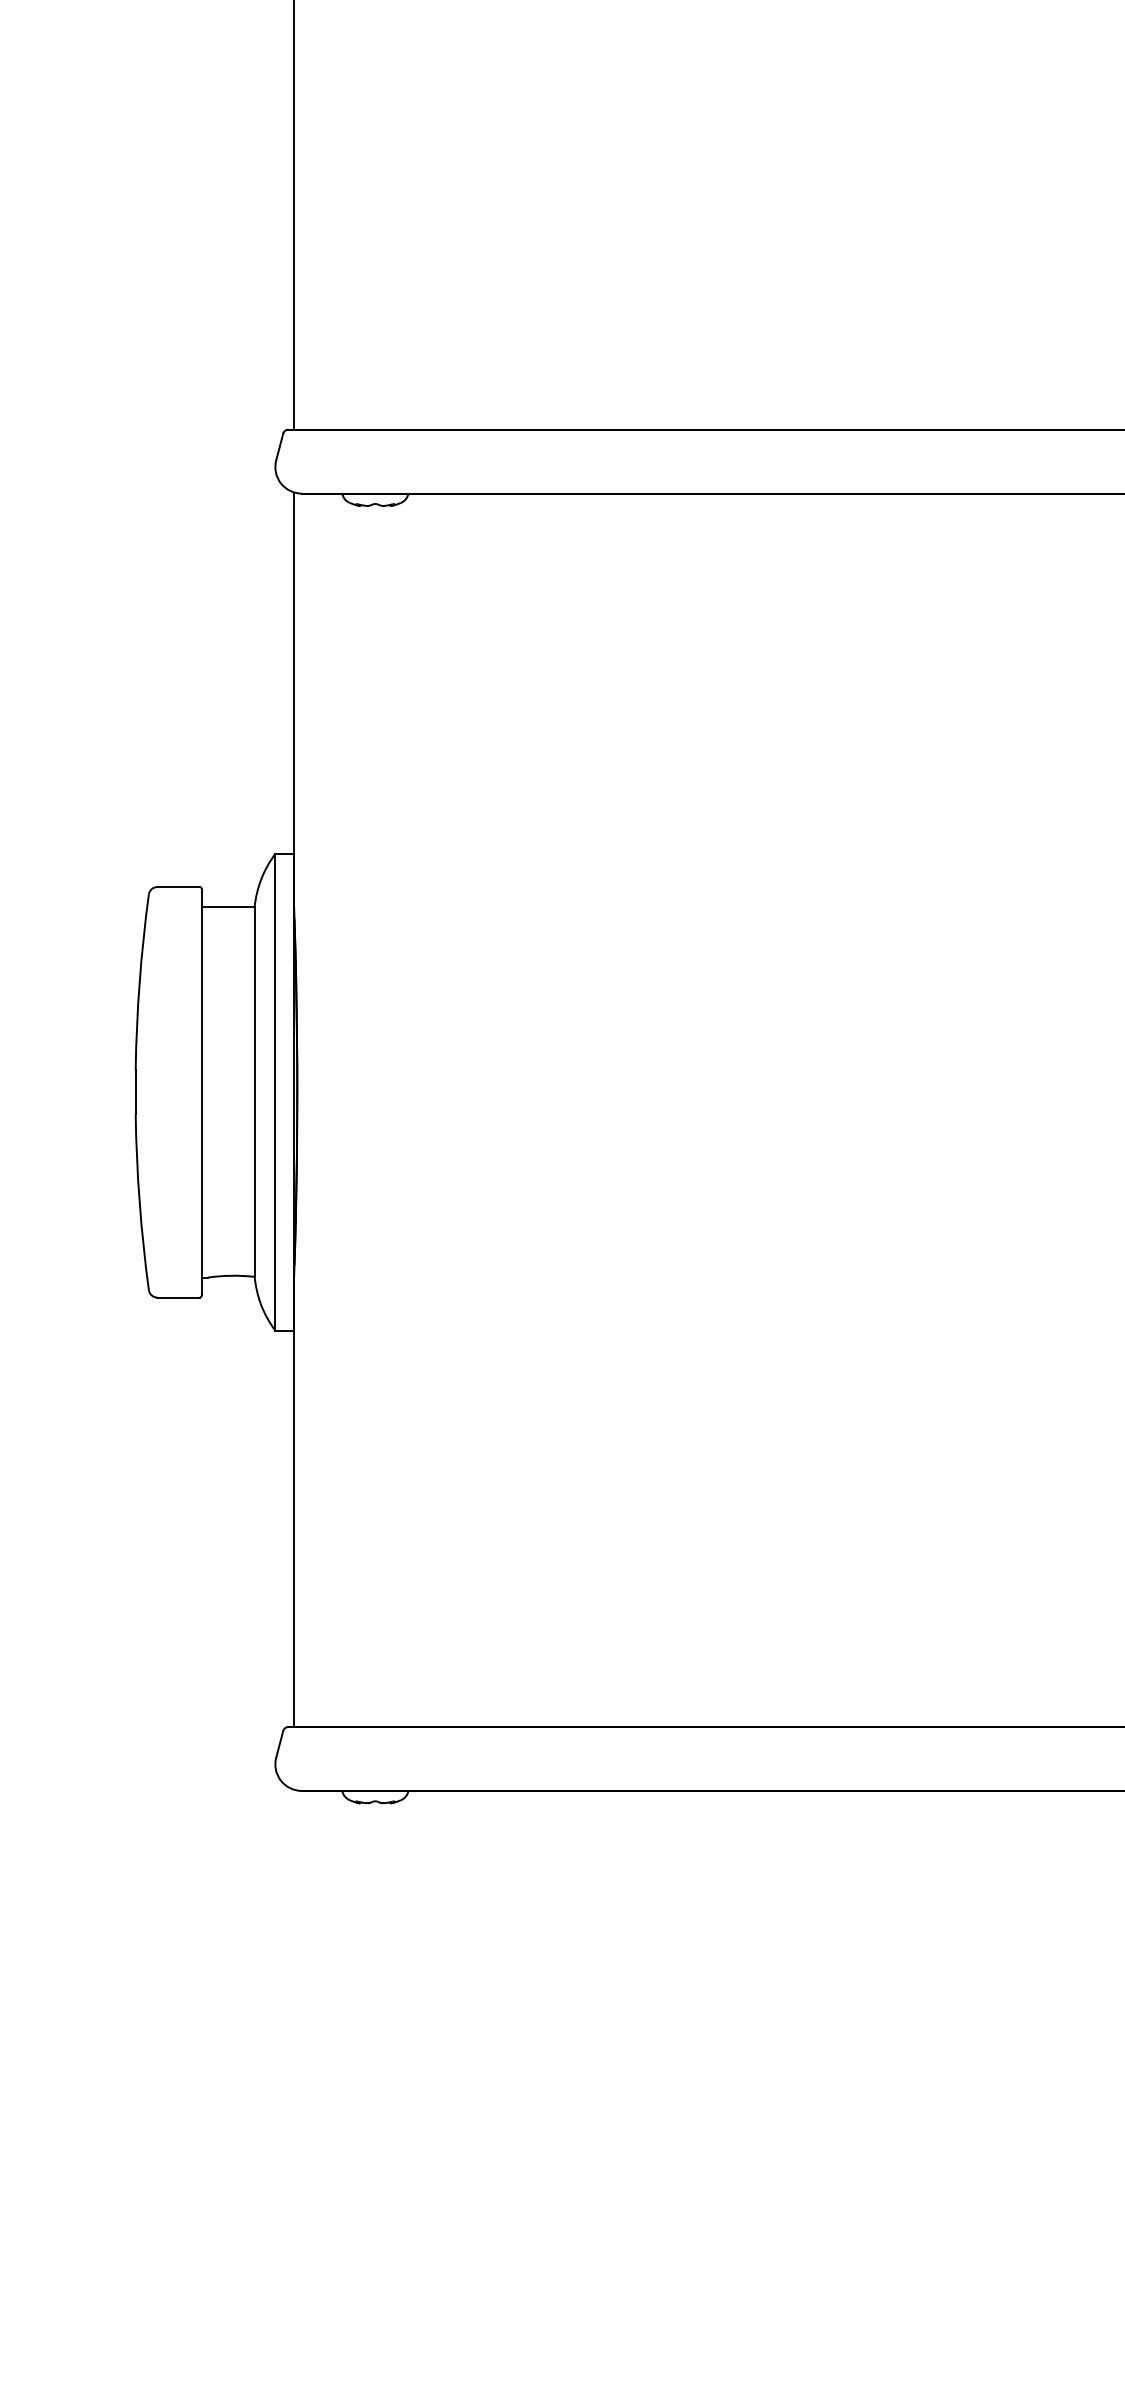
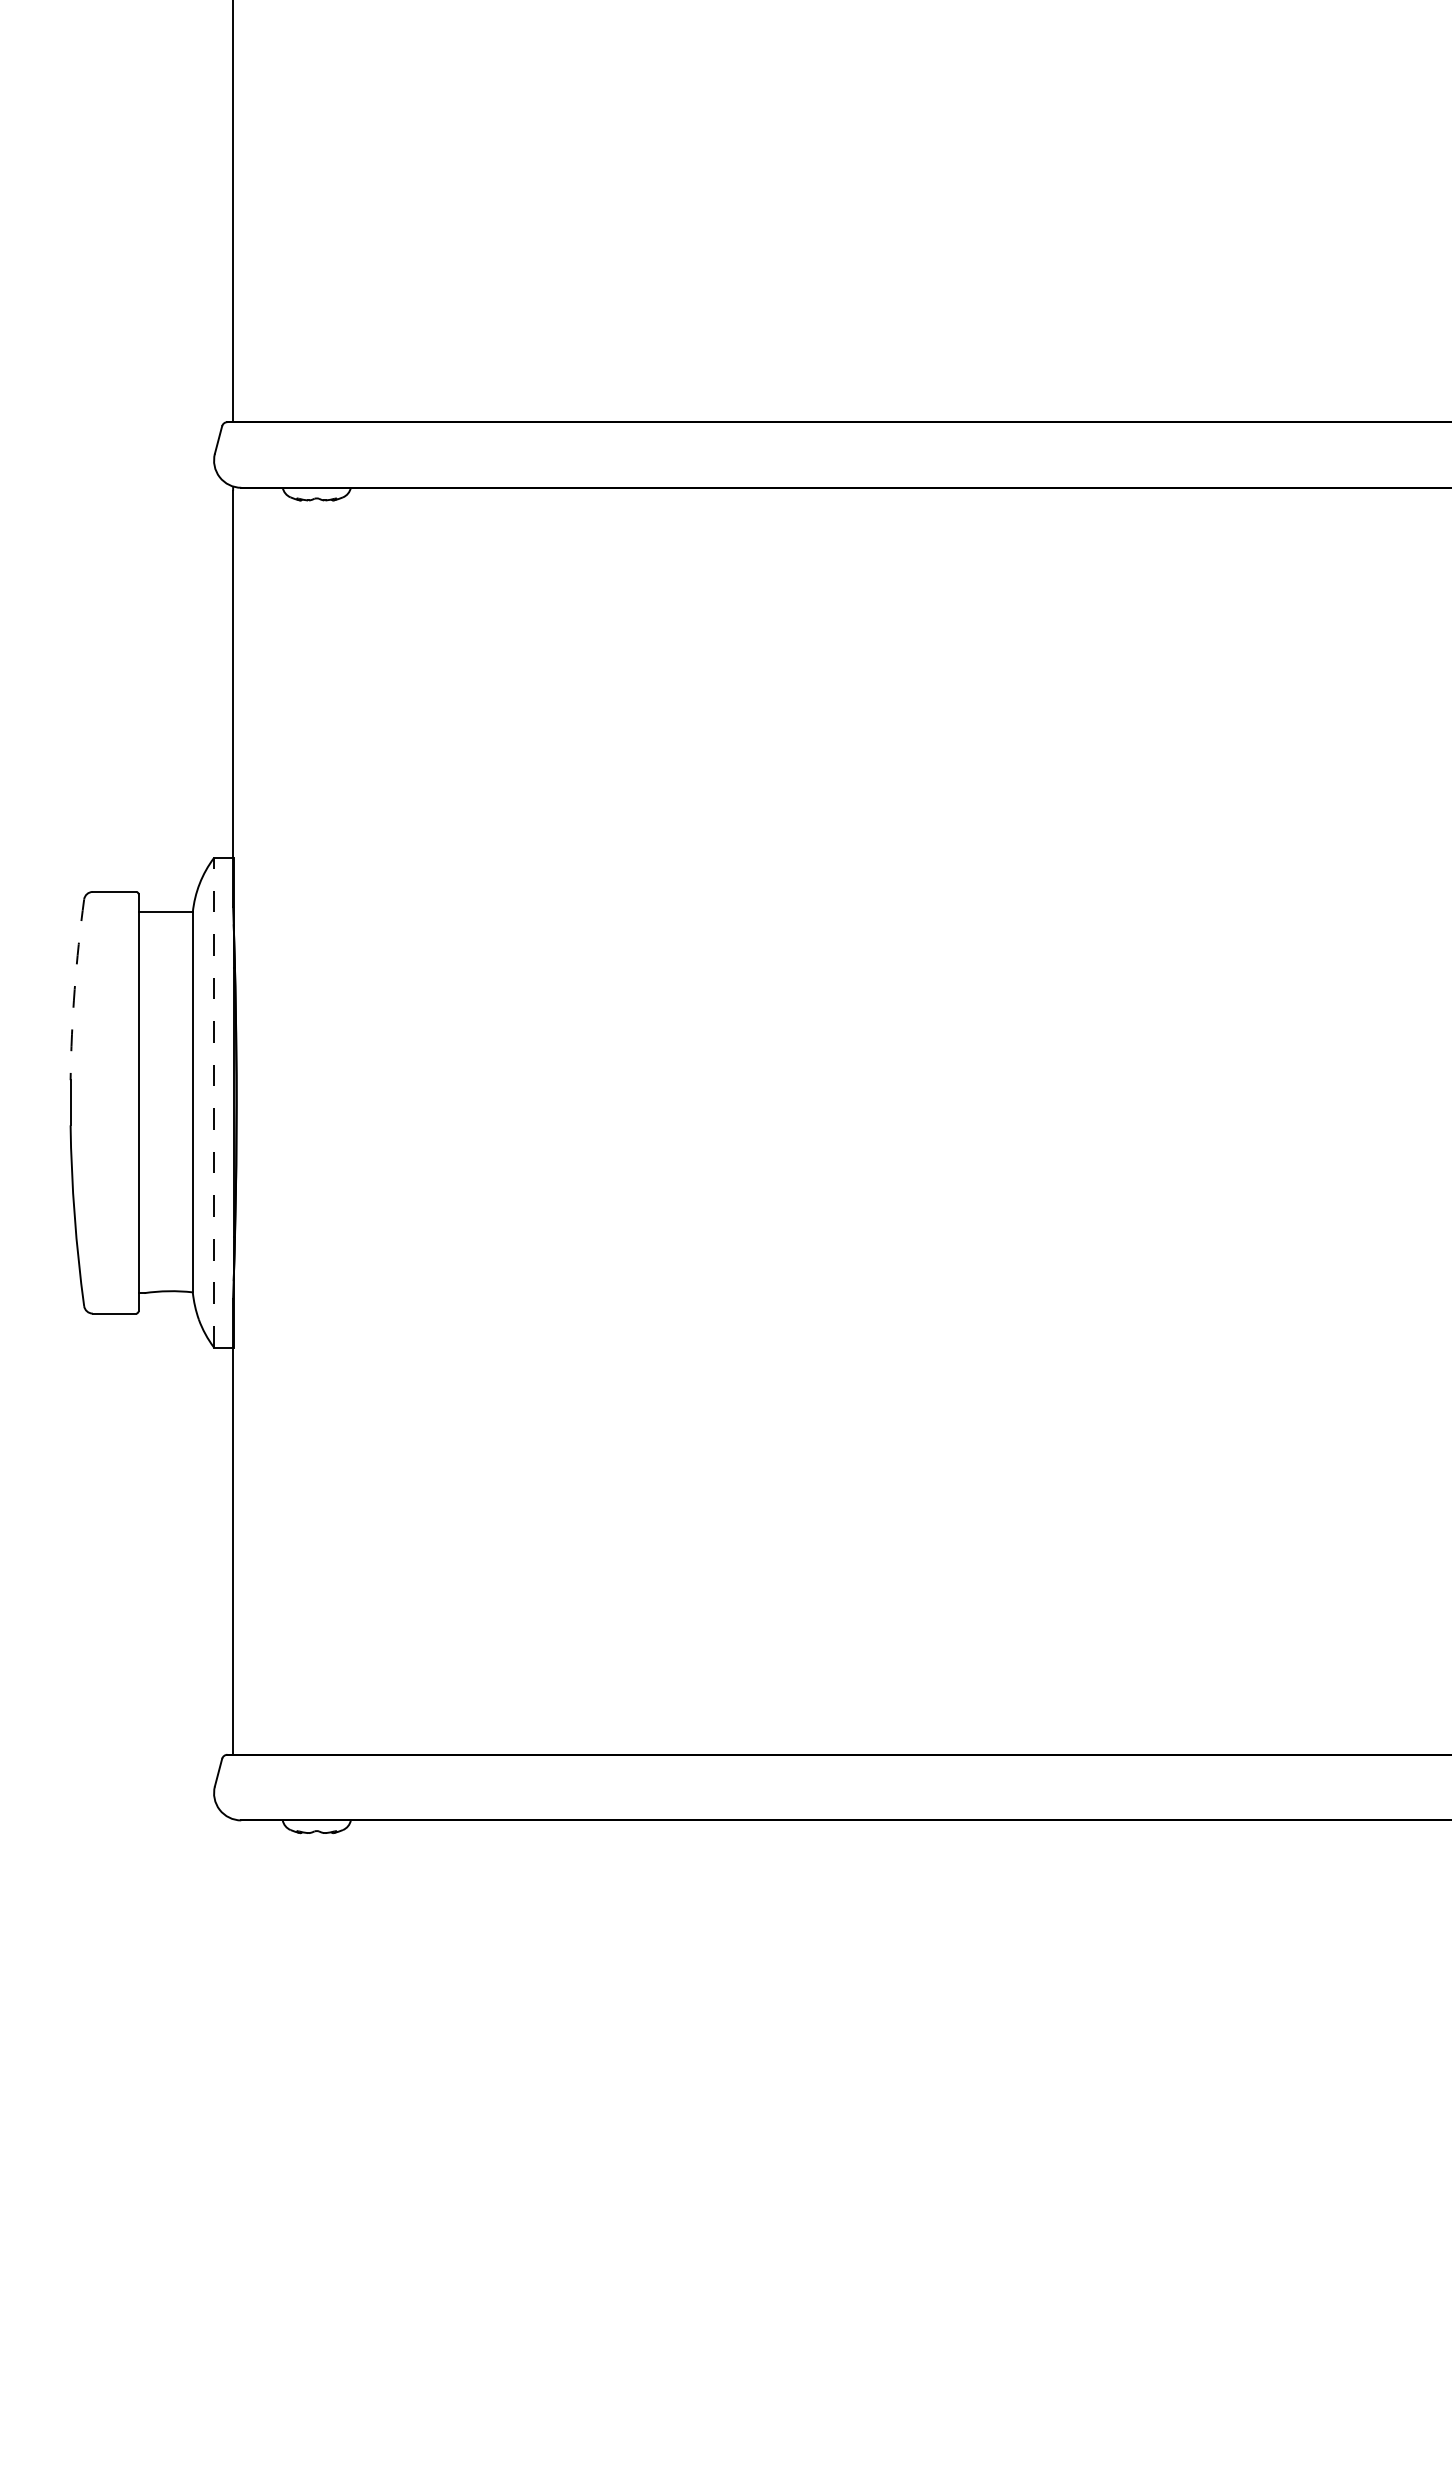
arc: (139, 982) -> (74, 989), solid -> dashed
line: (275, 1092) -> (214, 1102), solid -> dashed

